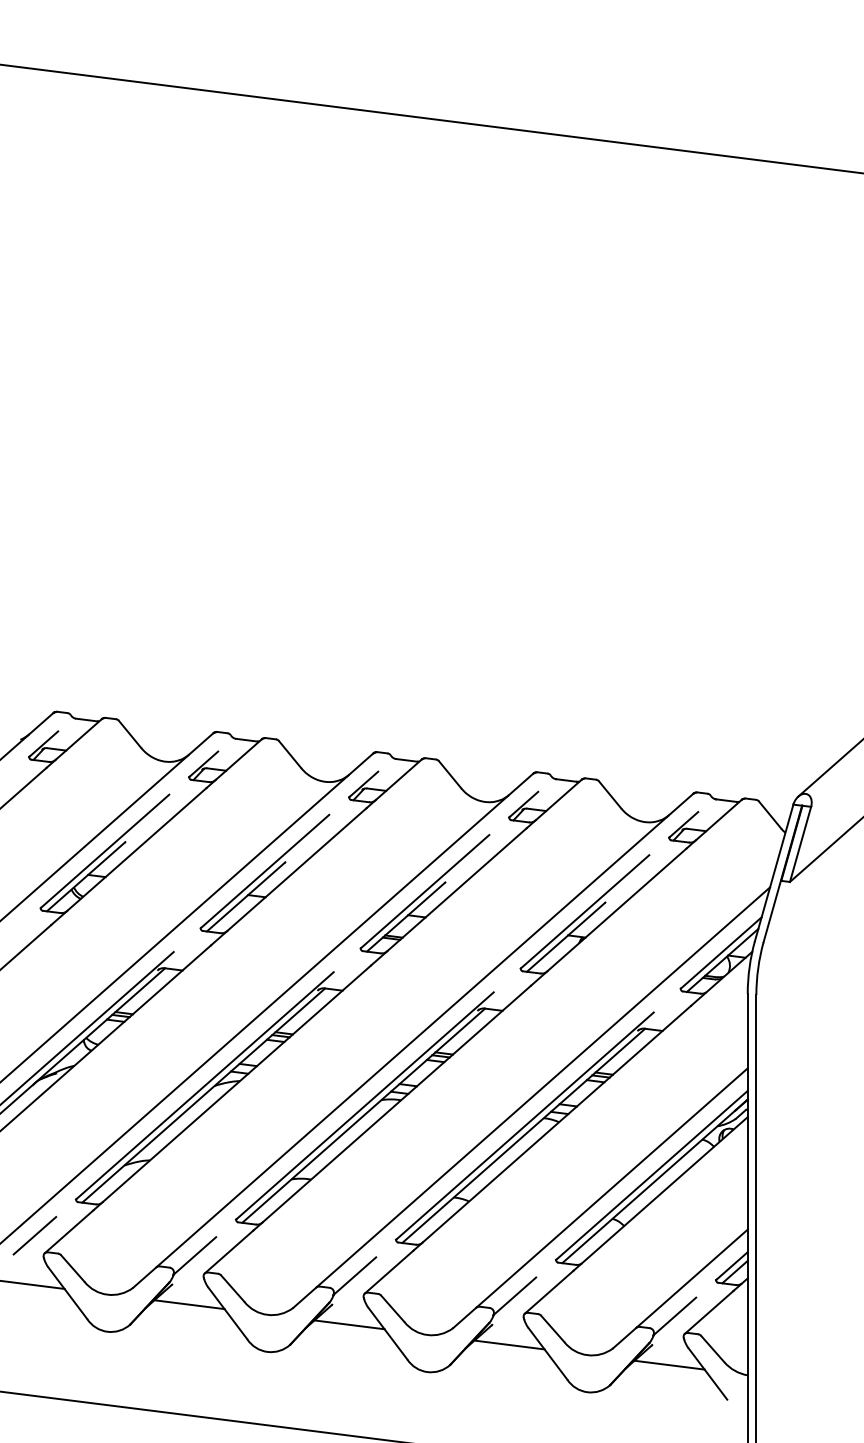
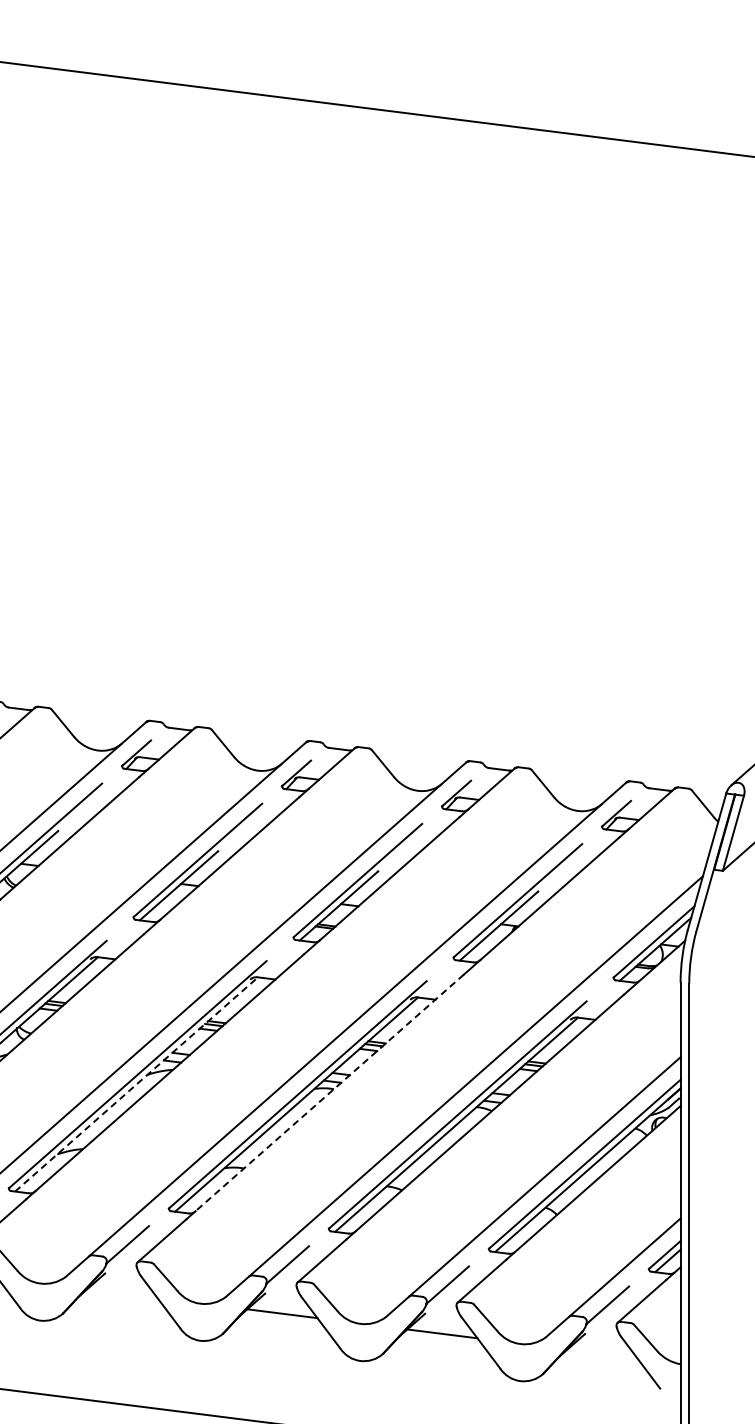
line: (203, 1095) -> (136, 1084), solid -> dashed
line: (396, 1104) -> (329, 1093), solid -> dashed
line: (189, 1304) -> (122, 1293), removed
line: (669, 1364) -> (602, 1353), removed

